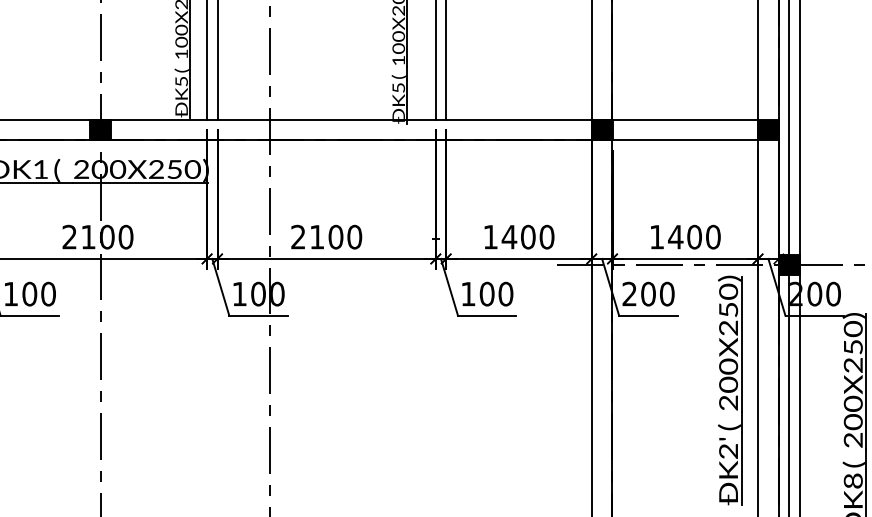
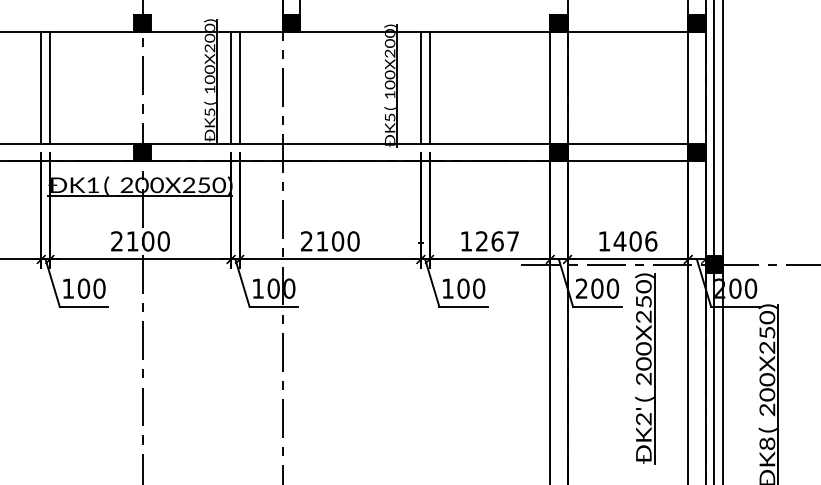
text: (528, 237) -> (497, 241), 1400 -> 1267
text: (713, 237) -> (651, 241), 1400 -> 1406
part: (730, 390) -> (645, 368), moved

